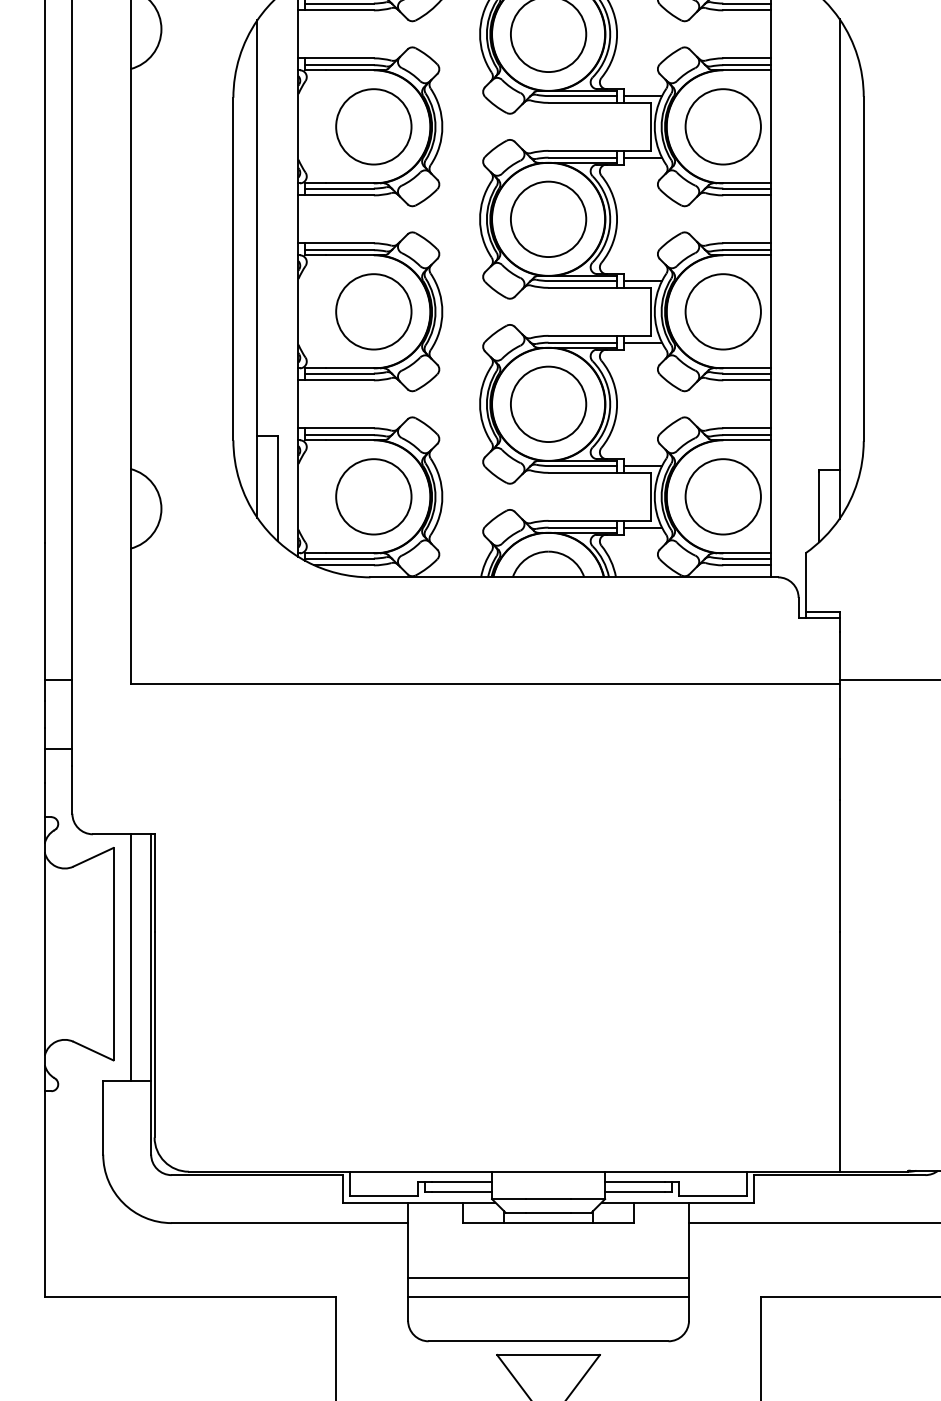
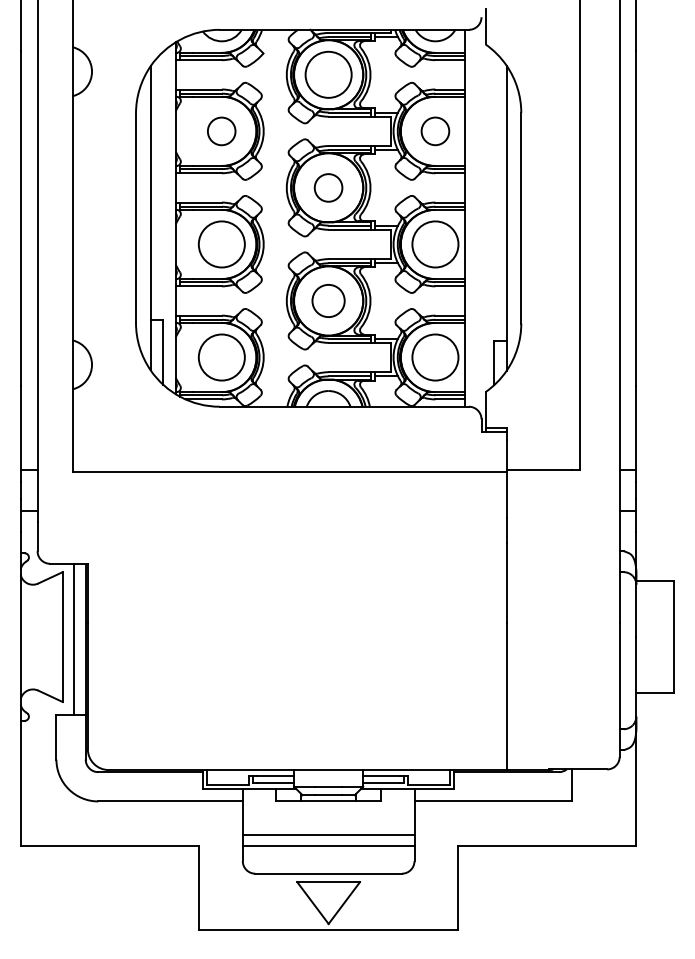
circle: (373, 127) -> (221, 131), size x0.6
circle: (723, 127) -> (435, 131), size x0.6
circle: (548, 218) -> (328, 187), size x0.6
circle: (548, 403) -> (328, 300), size x0.7

